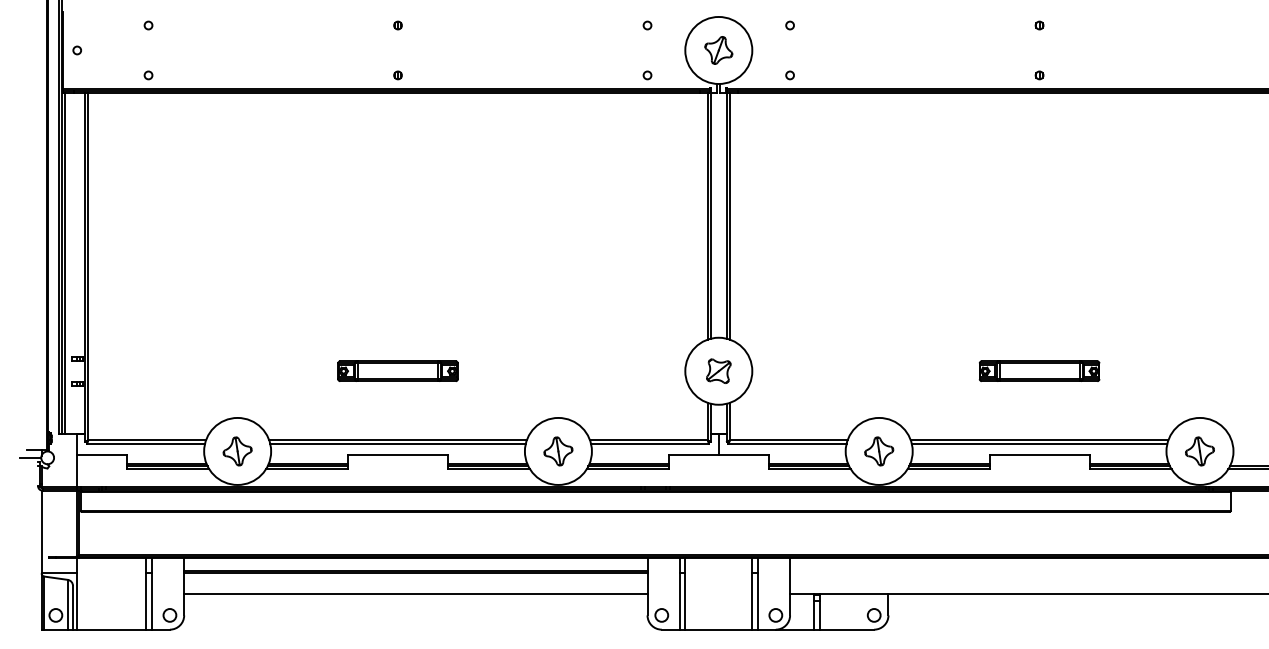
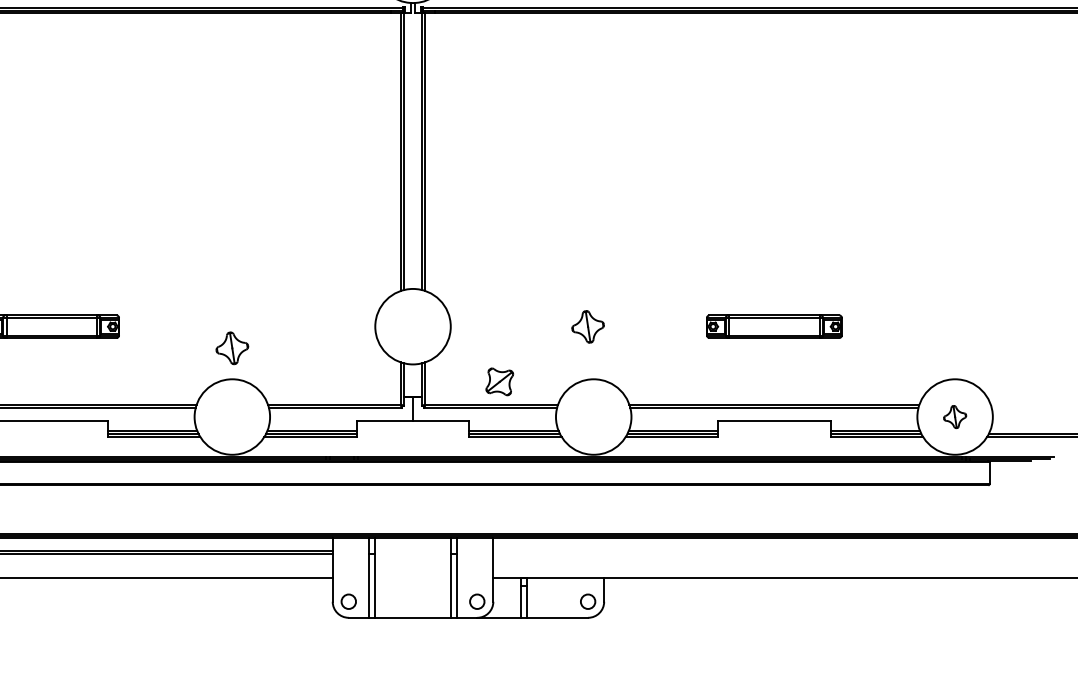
part: (718, 370) -> (499, 381), moved
part: (558, 451) -> (232, 348), moved
part: (879, 451) -> (588, 326), moved
part: (1199, 451) -> (954, 417), size x0.7

